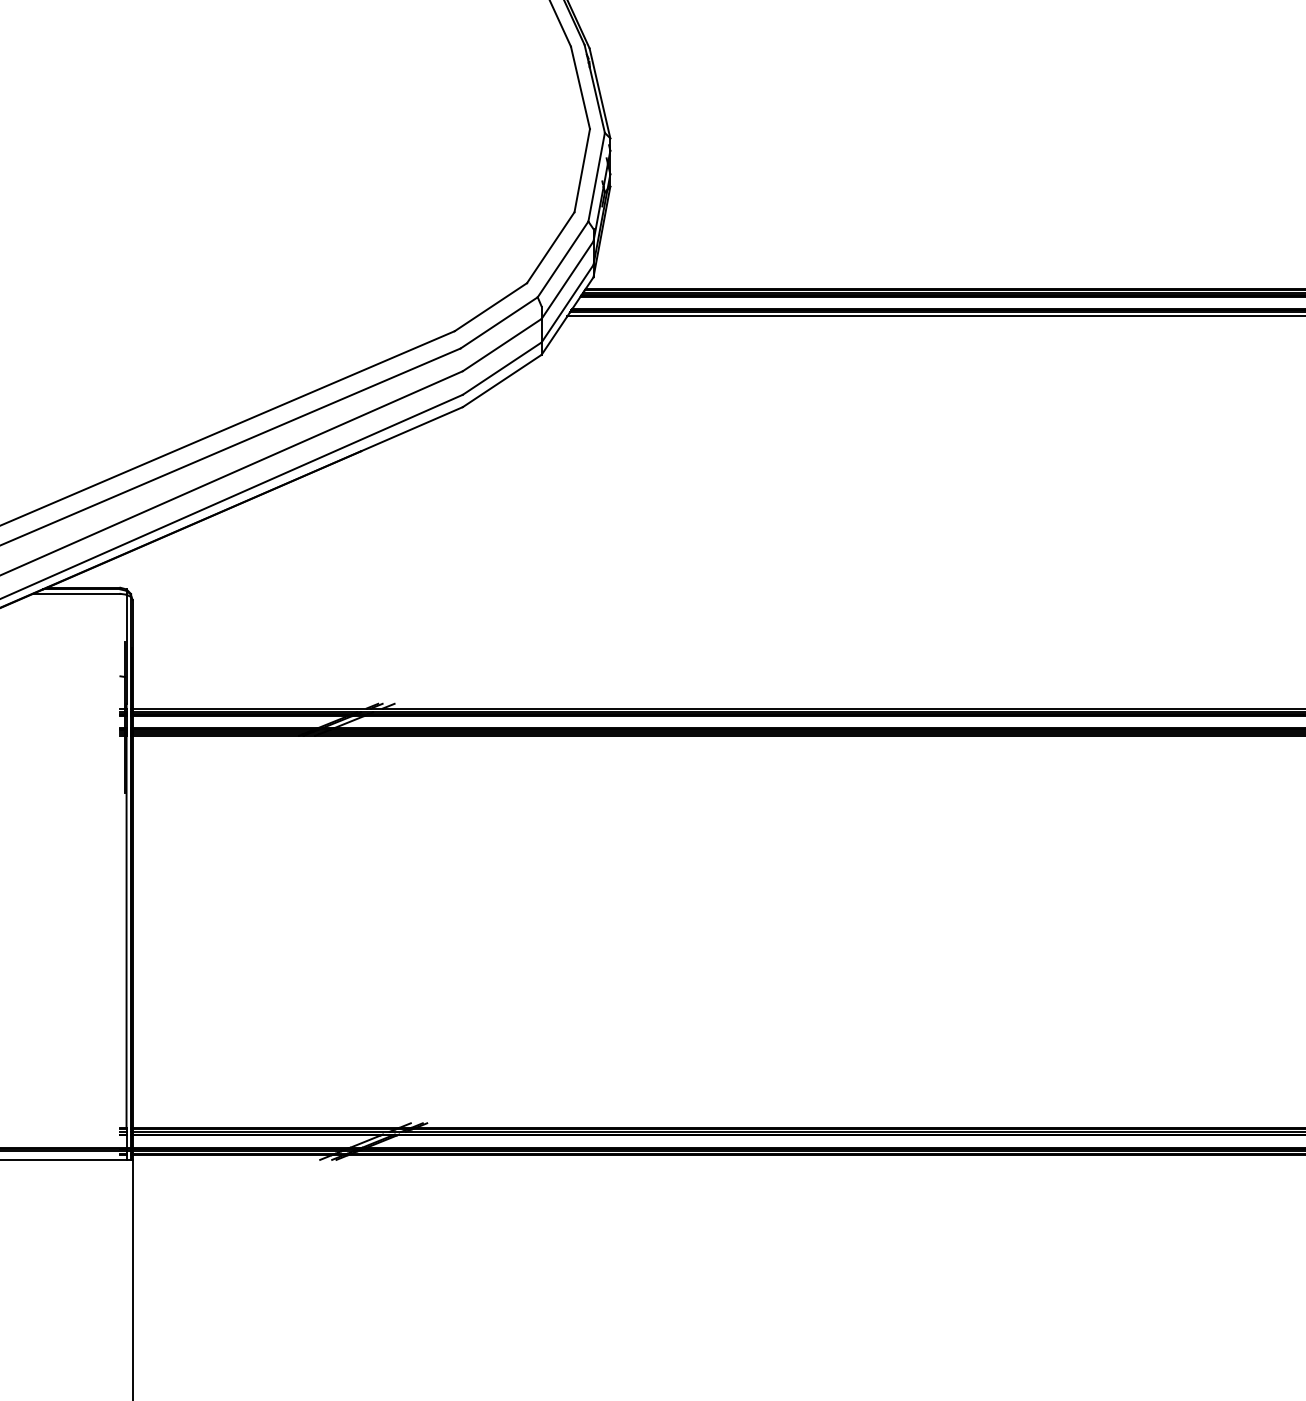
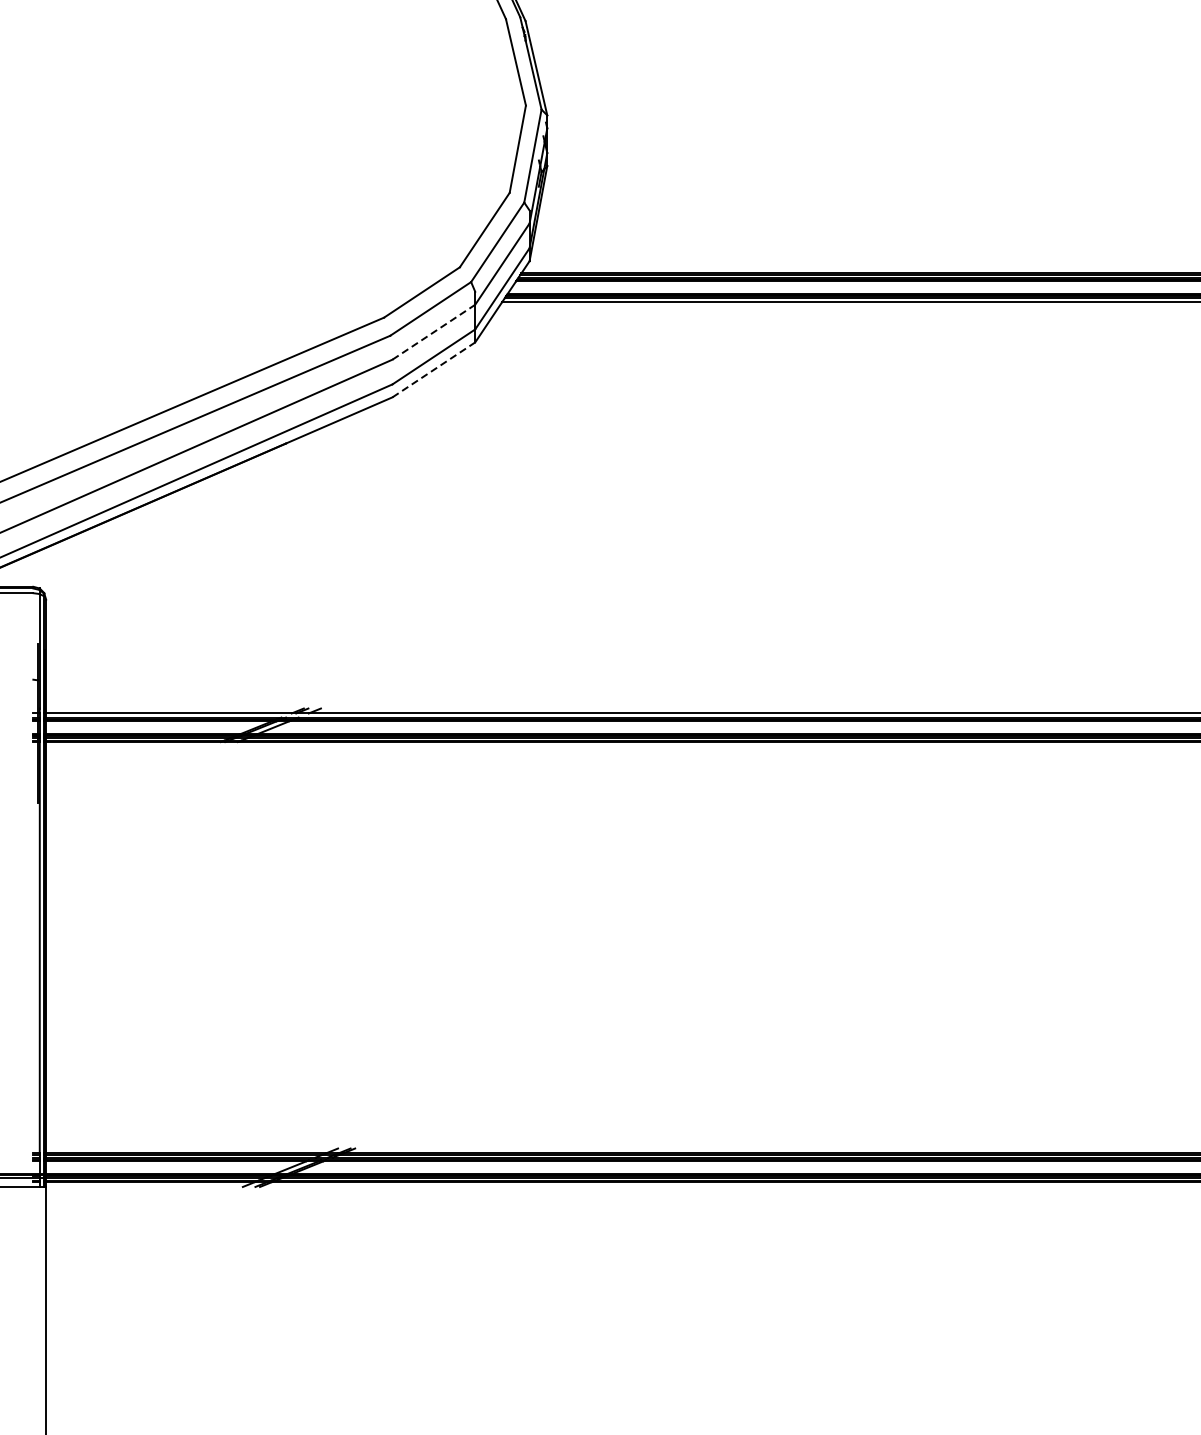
line: (502, 344) -> (434, 331), solid -> dashed
line: (502, 380) -> (434, 369), solid -> dashed

